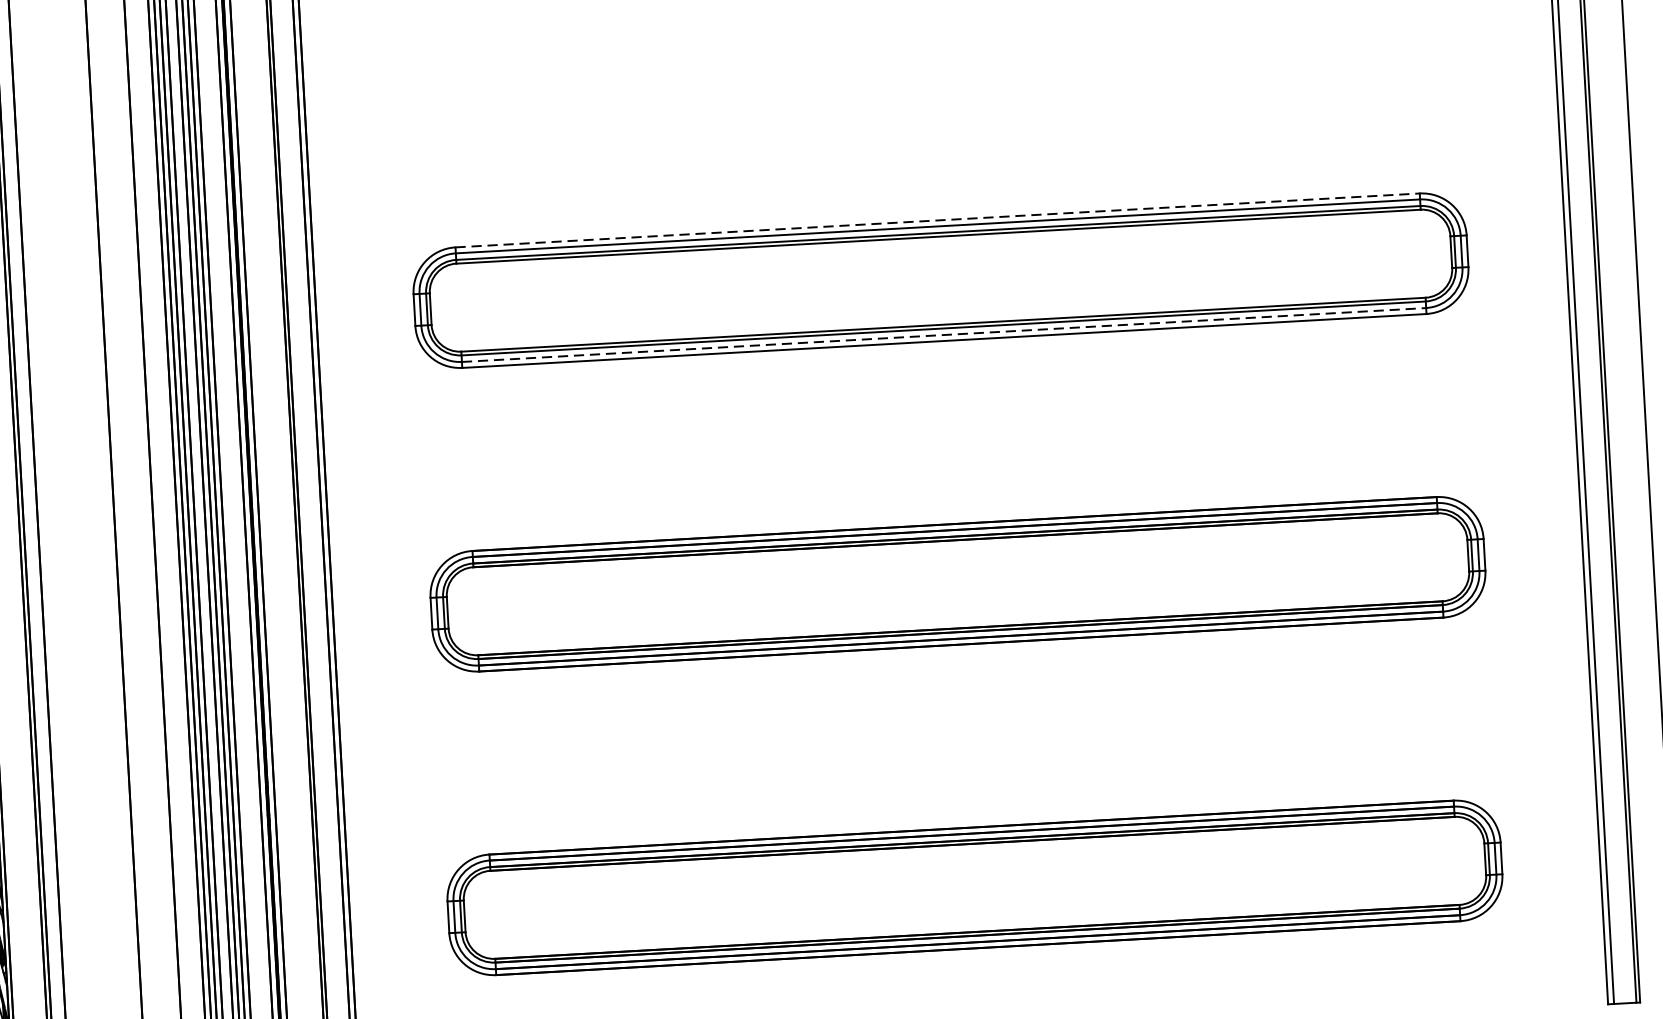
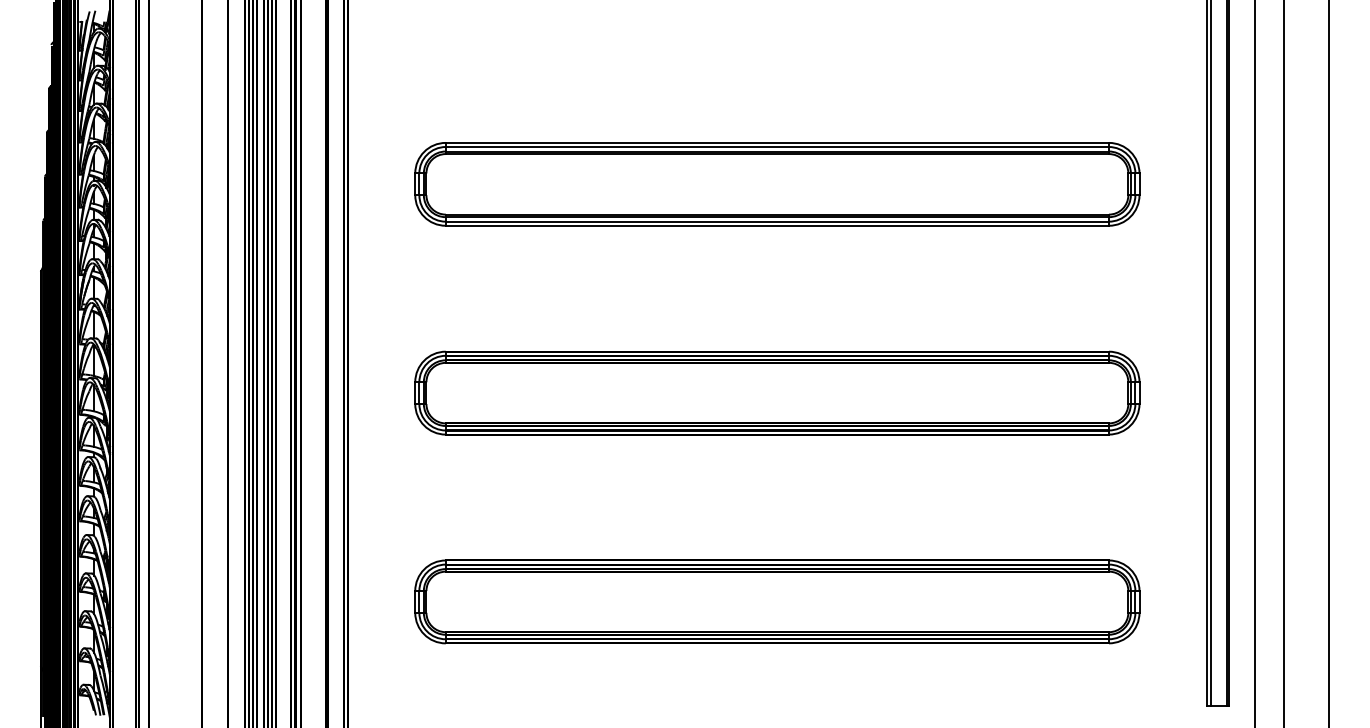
line: (937, 219) -> (777, 142), dashed -> solid
line: (944, 334) -> (777, 221), dashed -> solid

